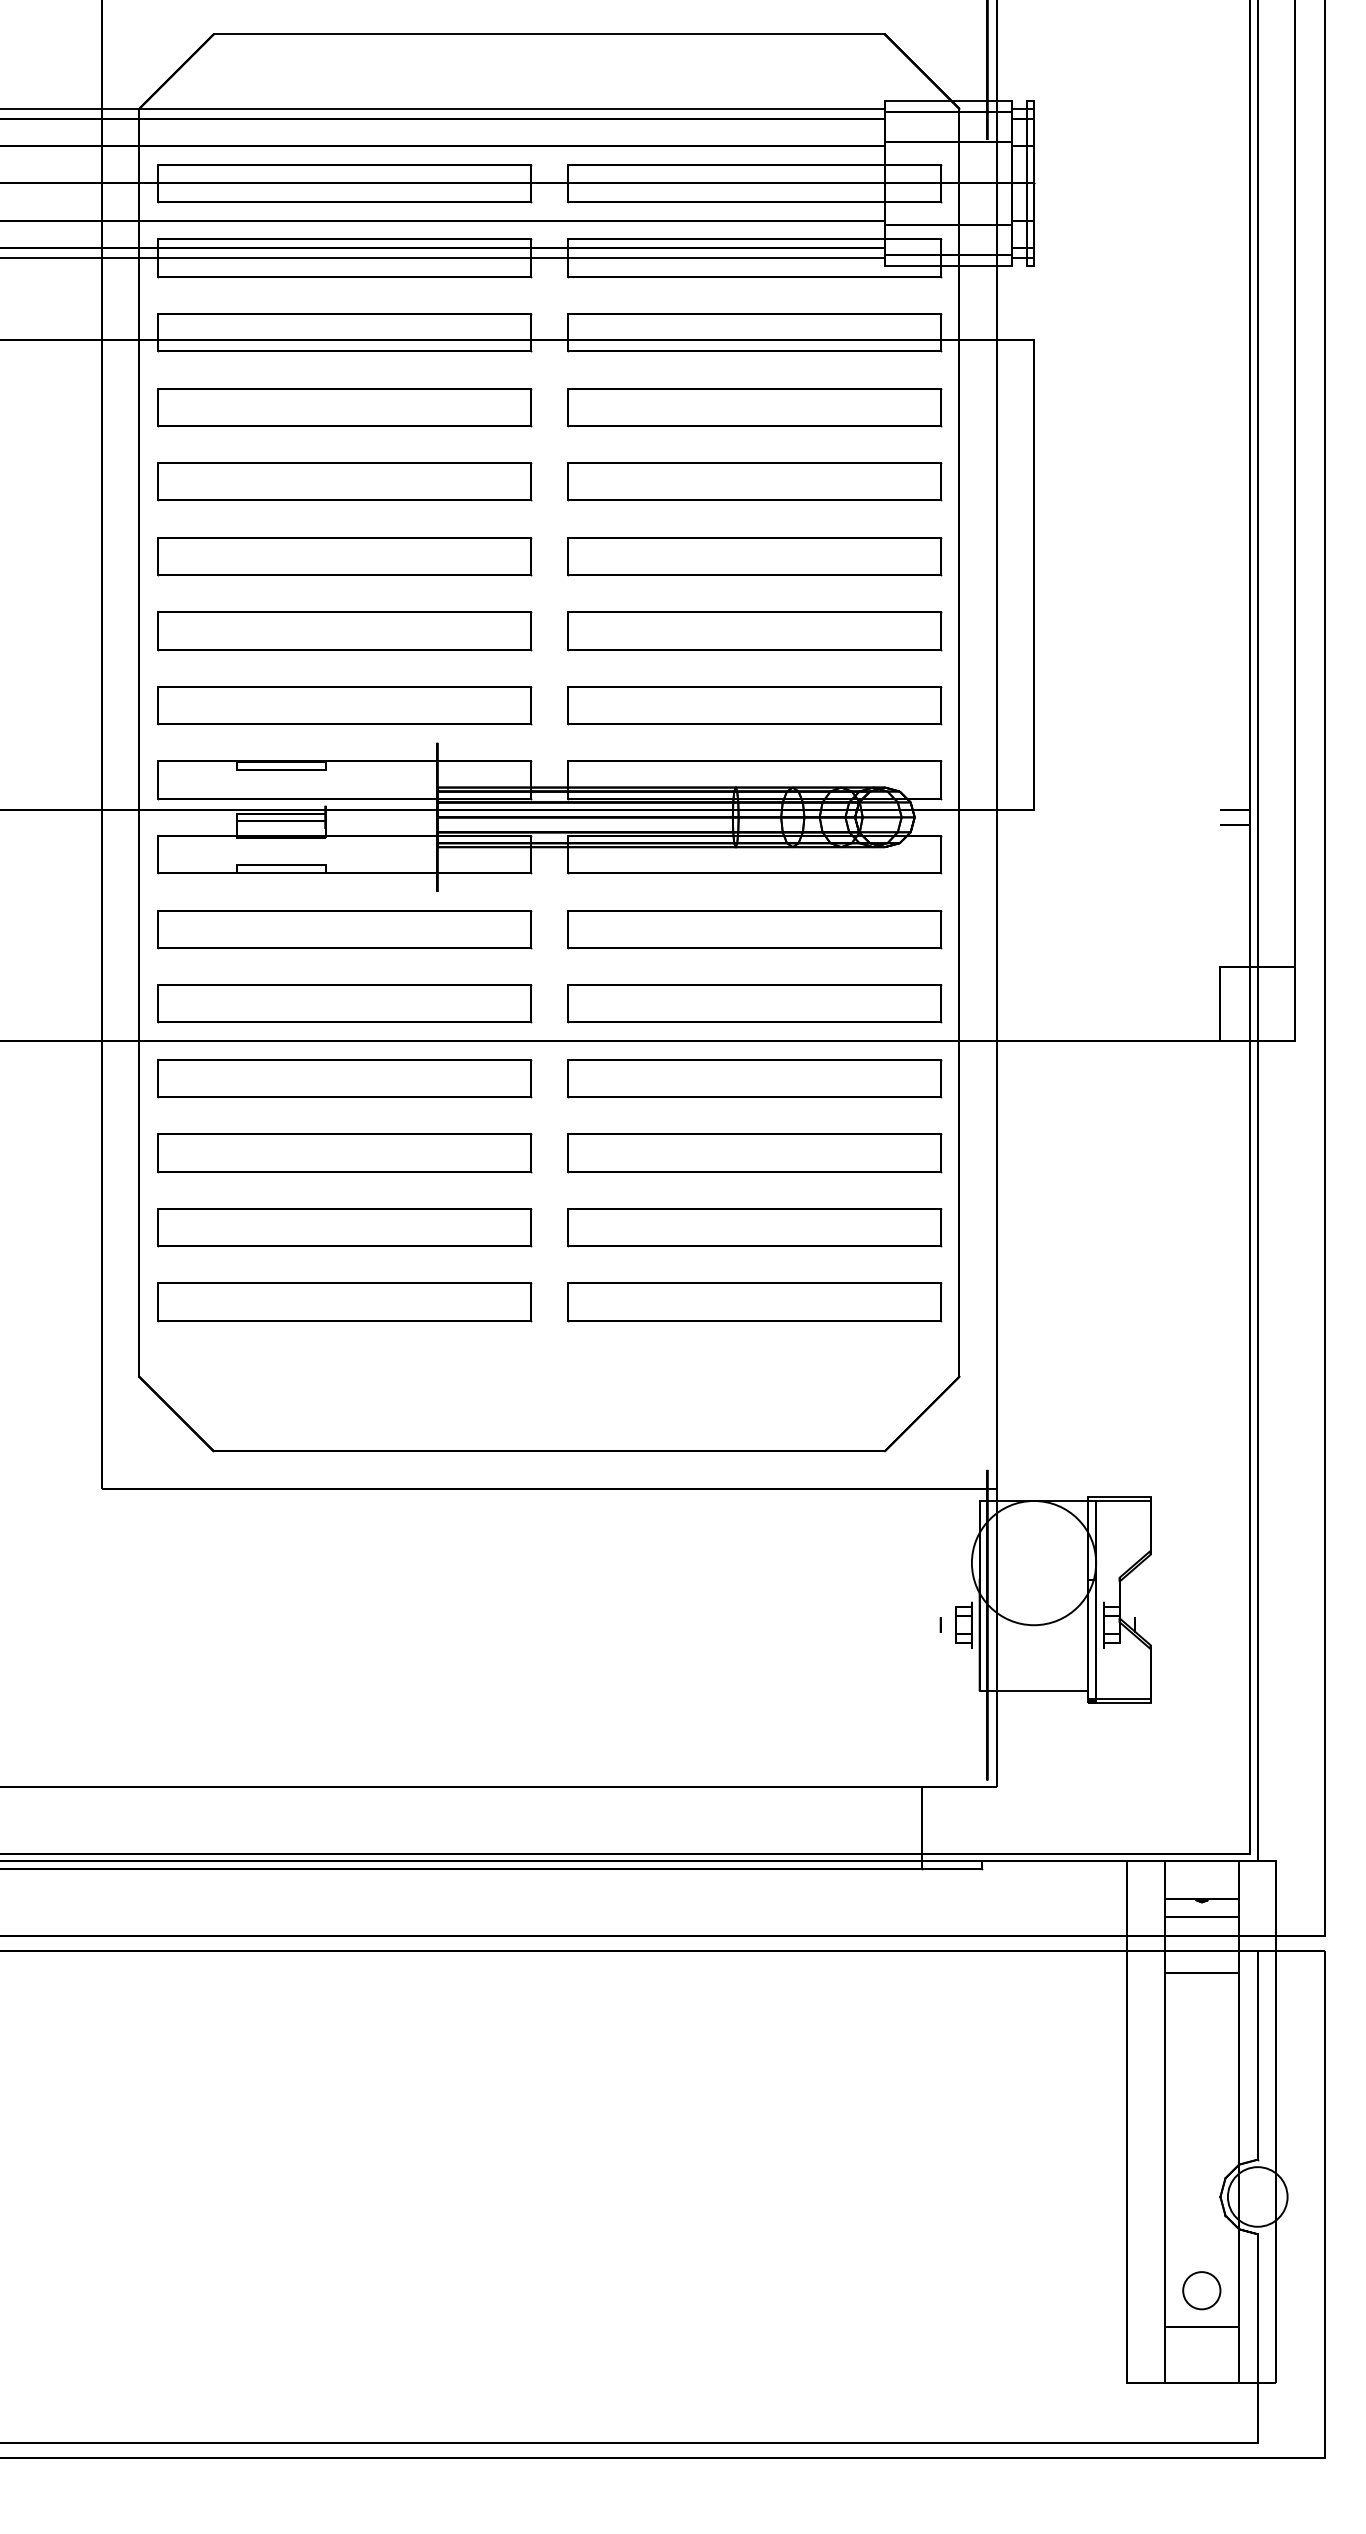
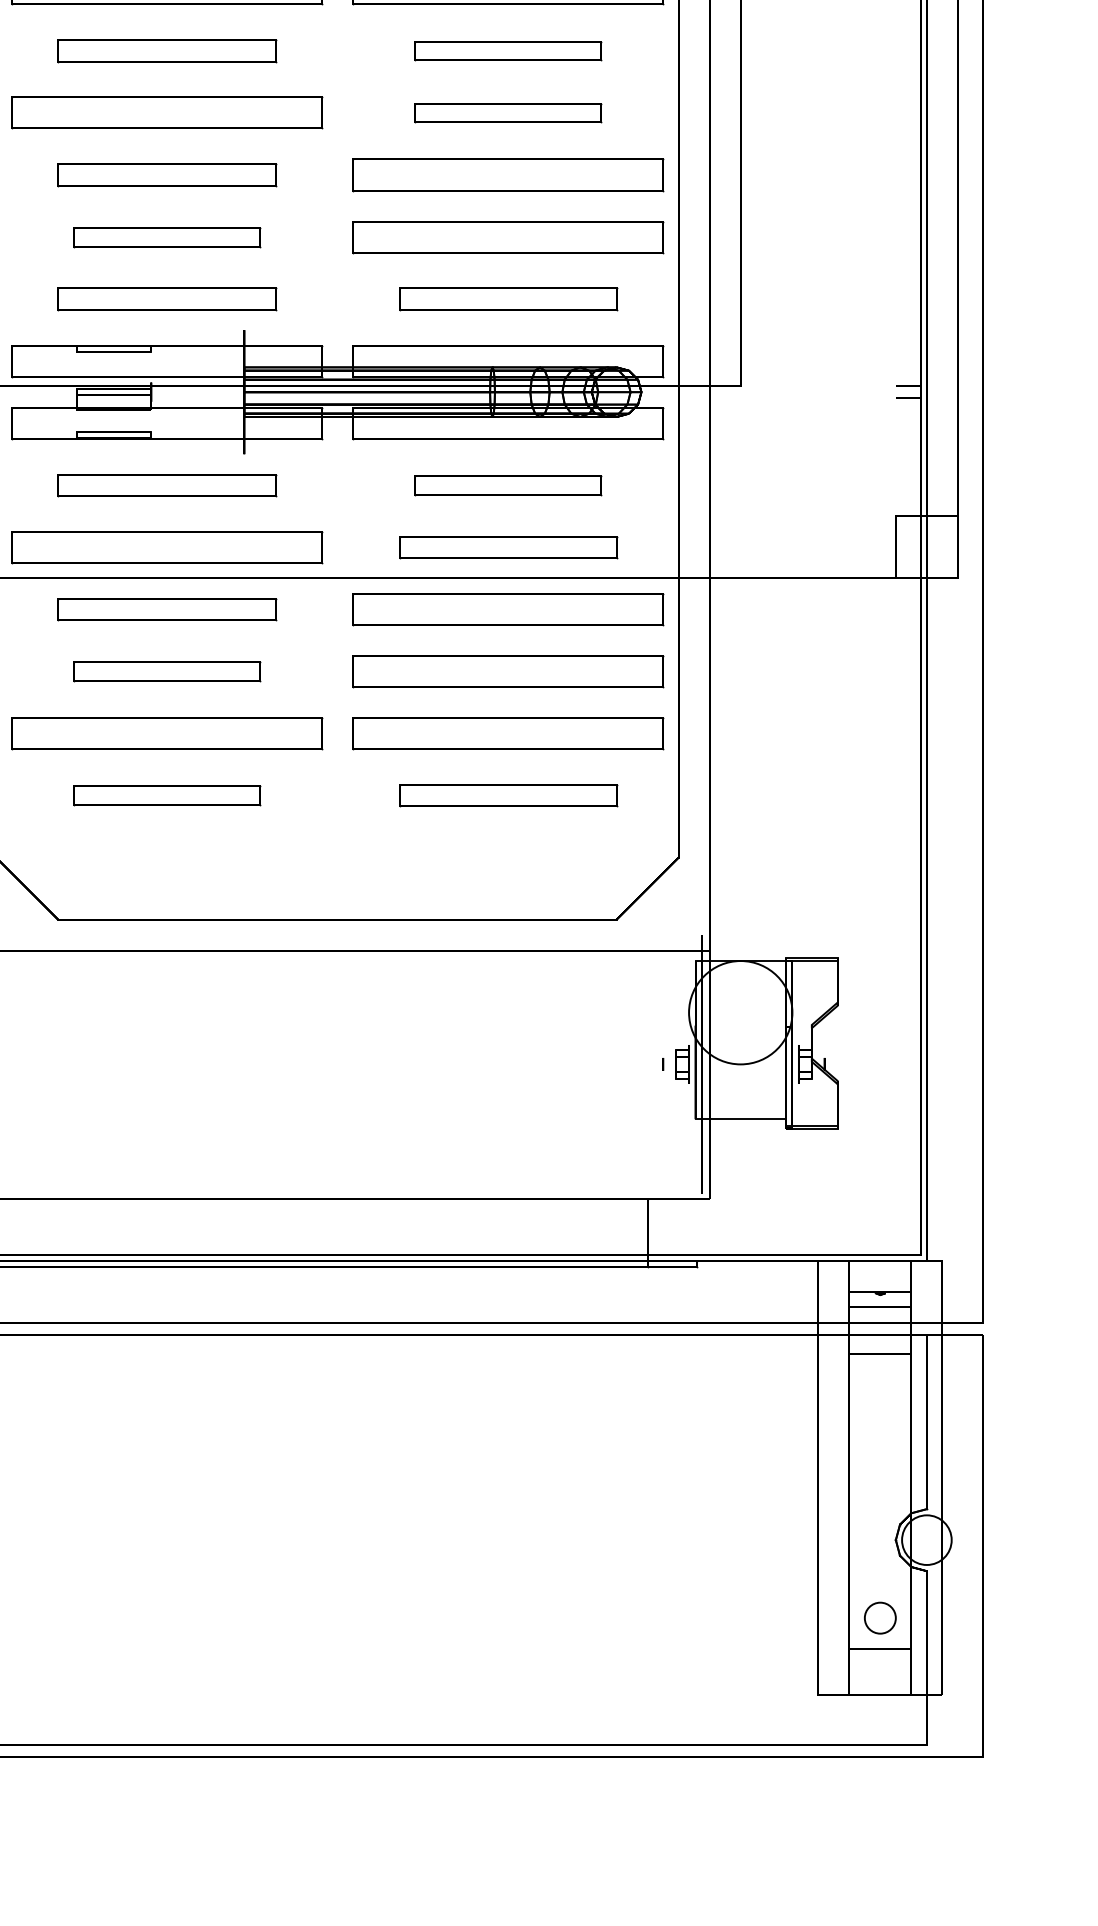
part: (344, 407) -> (166, 51), size x0.7
part: (754, 407) -> (508, 51), size x0.6
part: (754, 481) -> (508, 112), size x0.6
part: (344, 556) -> (166, 175), size x0.7
part: (344, 631) -> (166, 237), size x0.6
part: (344, 705) -> (166, 299), size x0.7
part: (754, 705) -> (508, 299), size x0.7
part: (344, 929) -> (166, 485), size x0.7
part: (754, 929) -> (508, 485), size x0.6
part: (754, 1003) -> (508, 547), size x0.7
part: (344, 1078) -> (166, 609), size x0.7
part: (344, 1153) -> (166, 671), size x0.6
part: (344, 1302) -> (166, 795), size x0.6
part: (754, 1302) -> (508, 795), size x0.7

